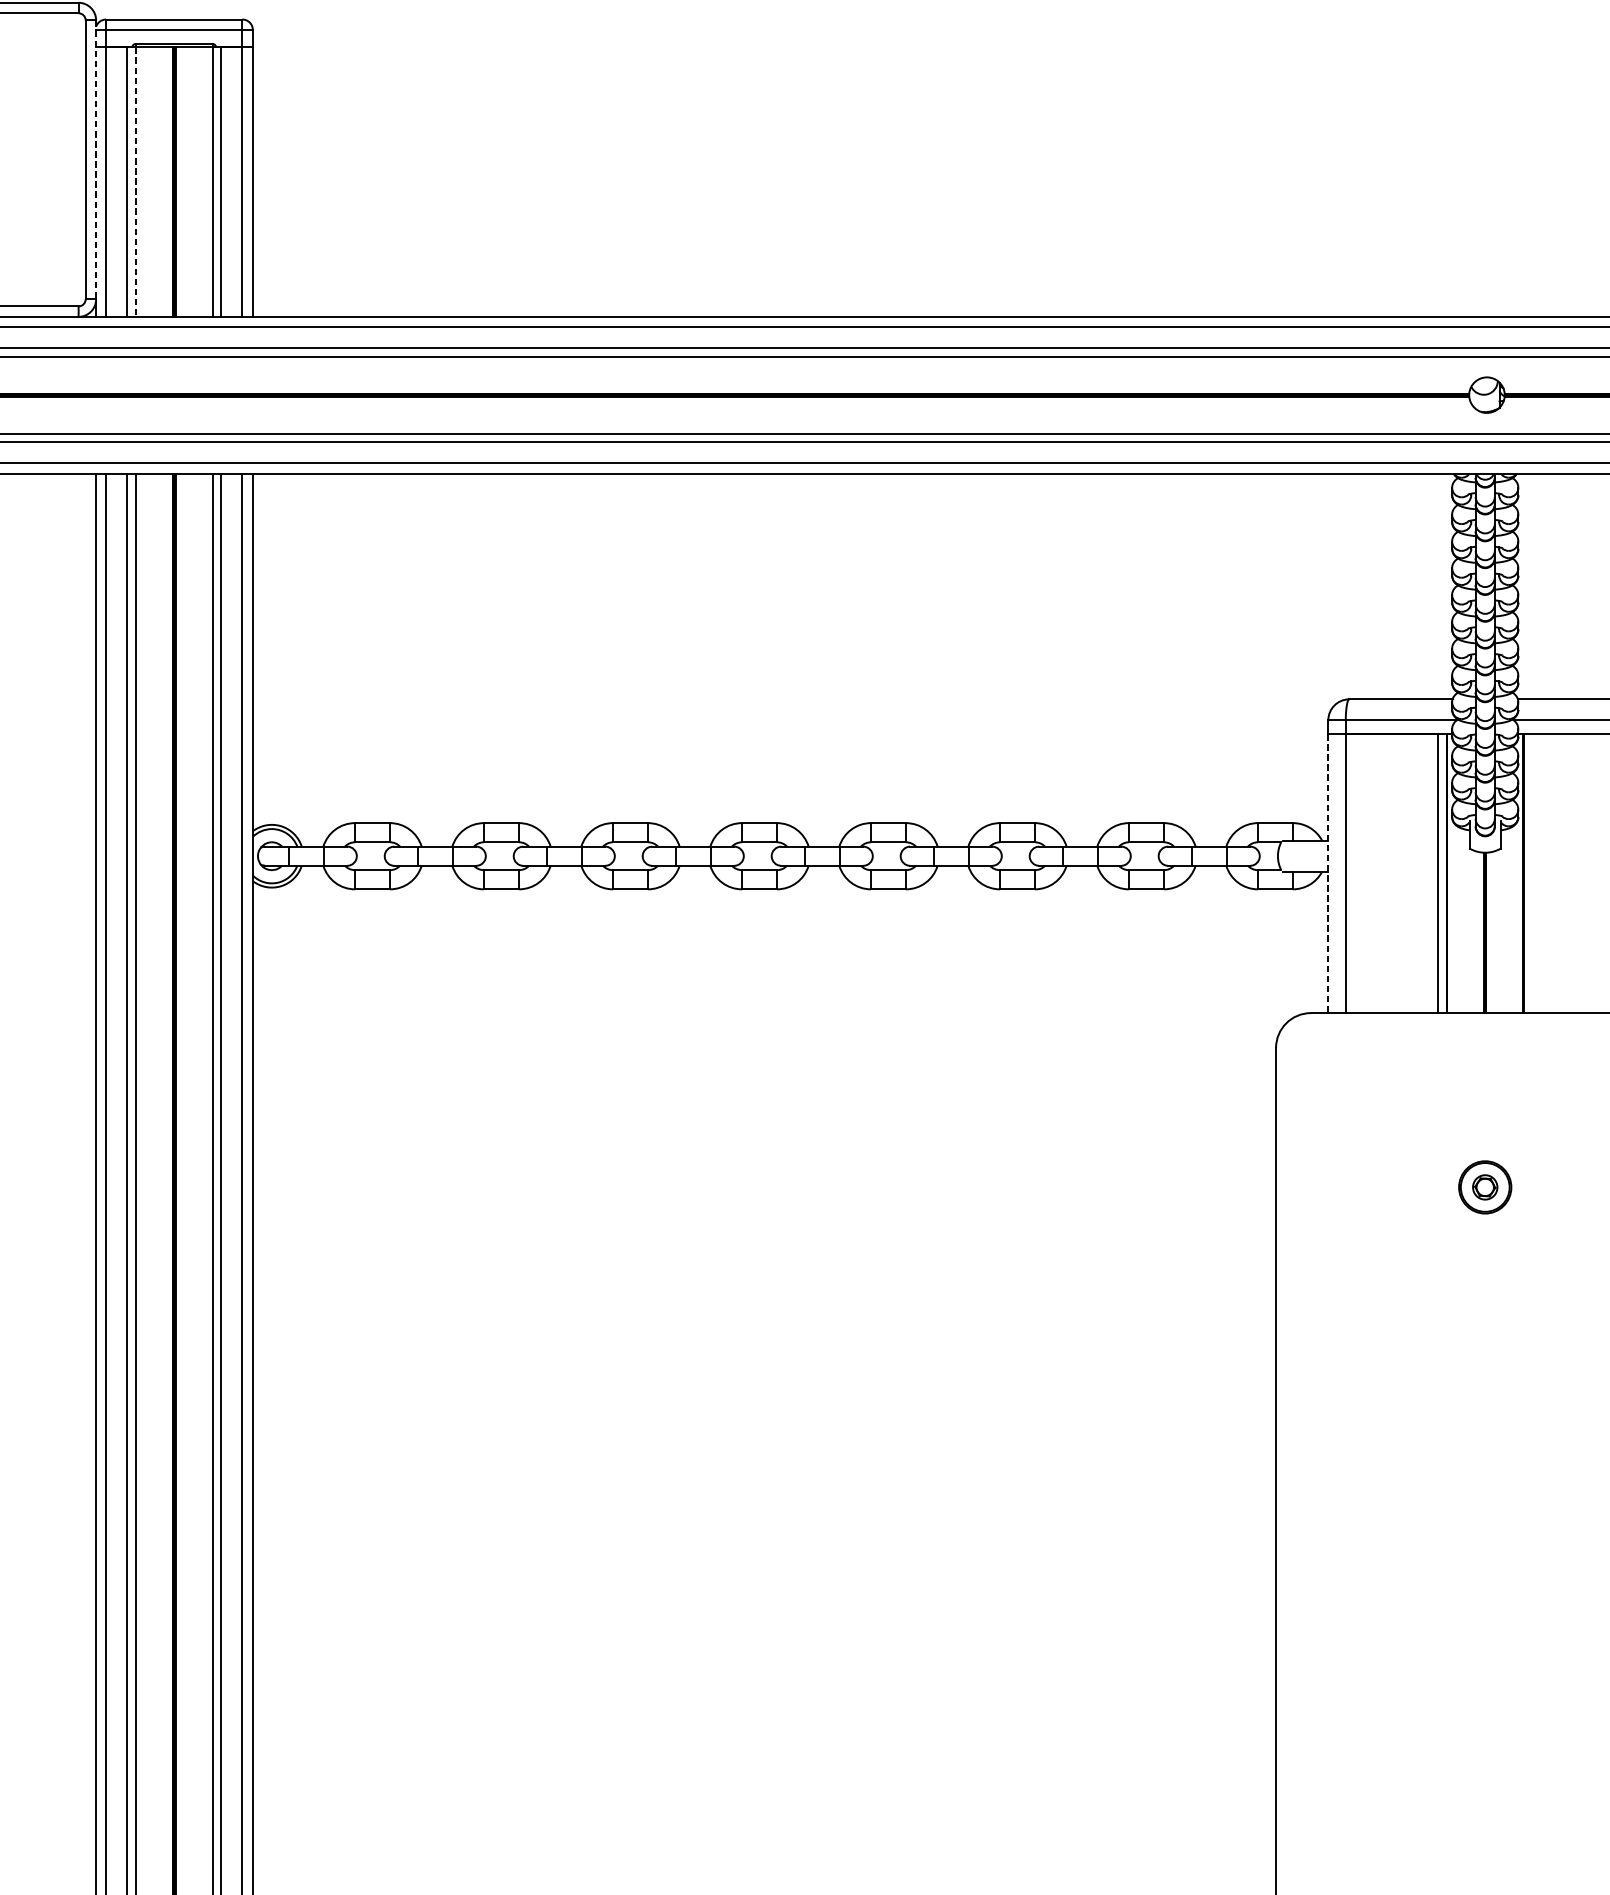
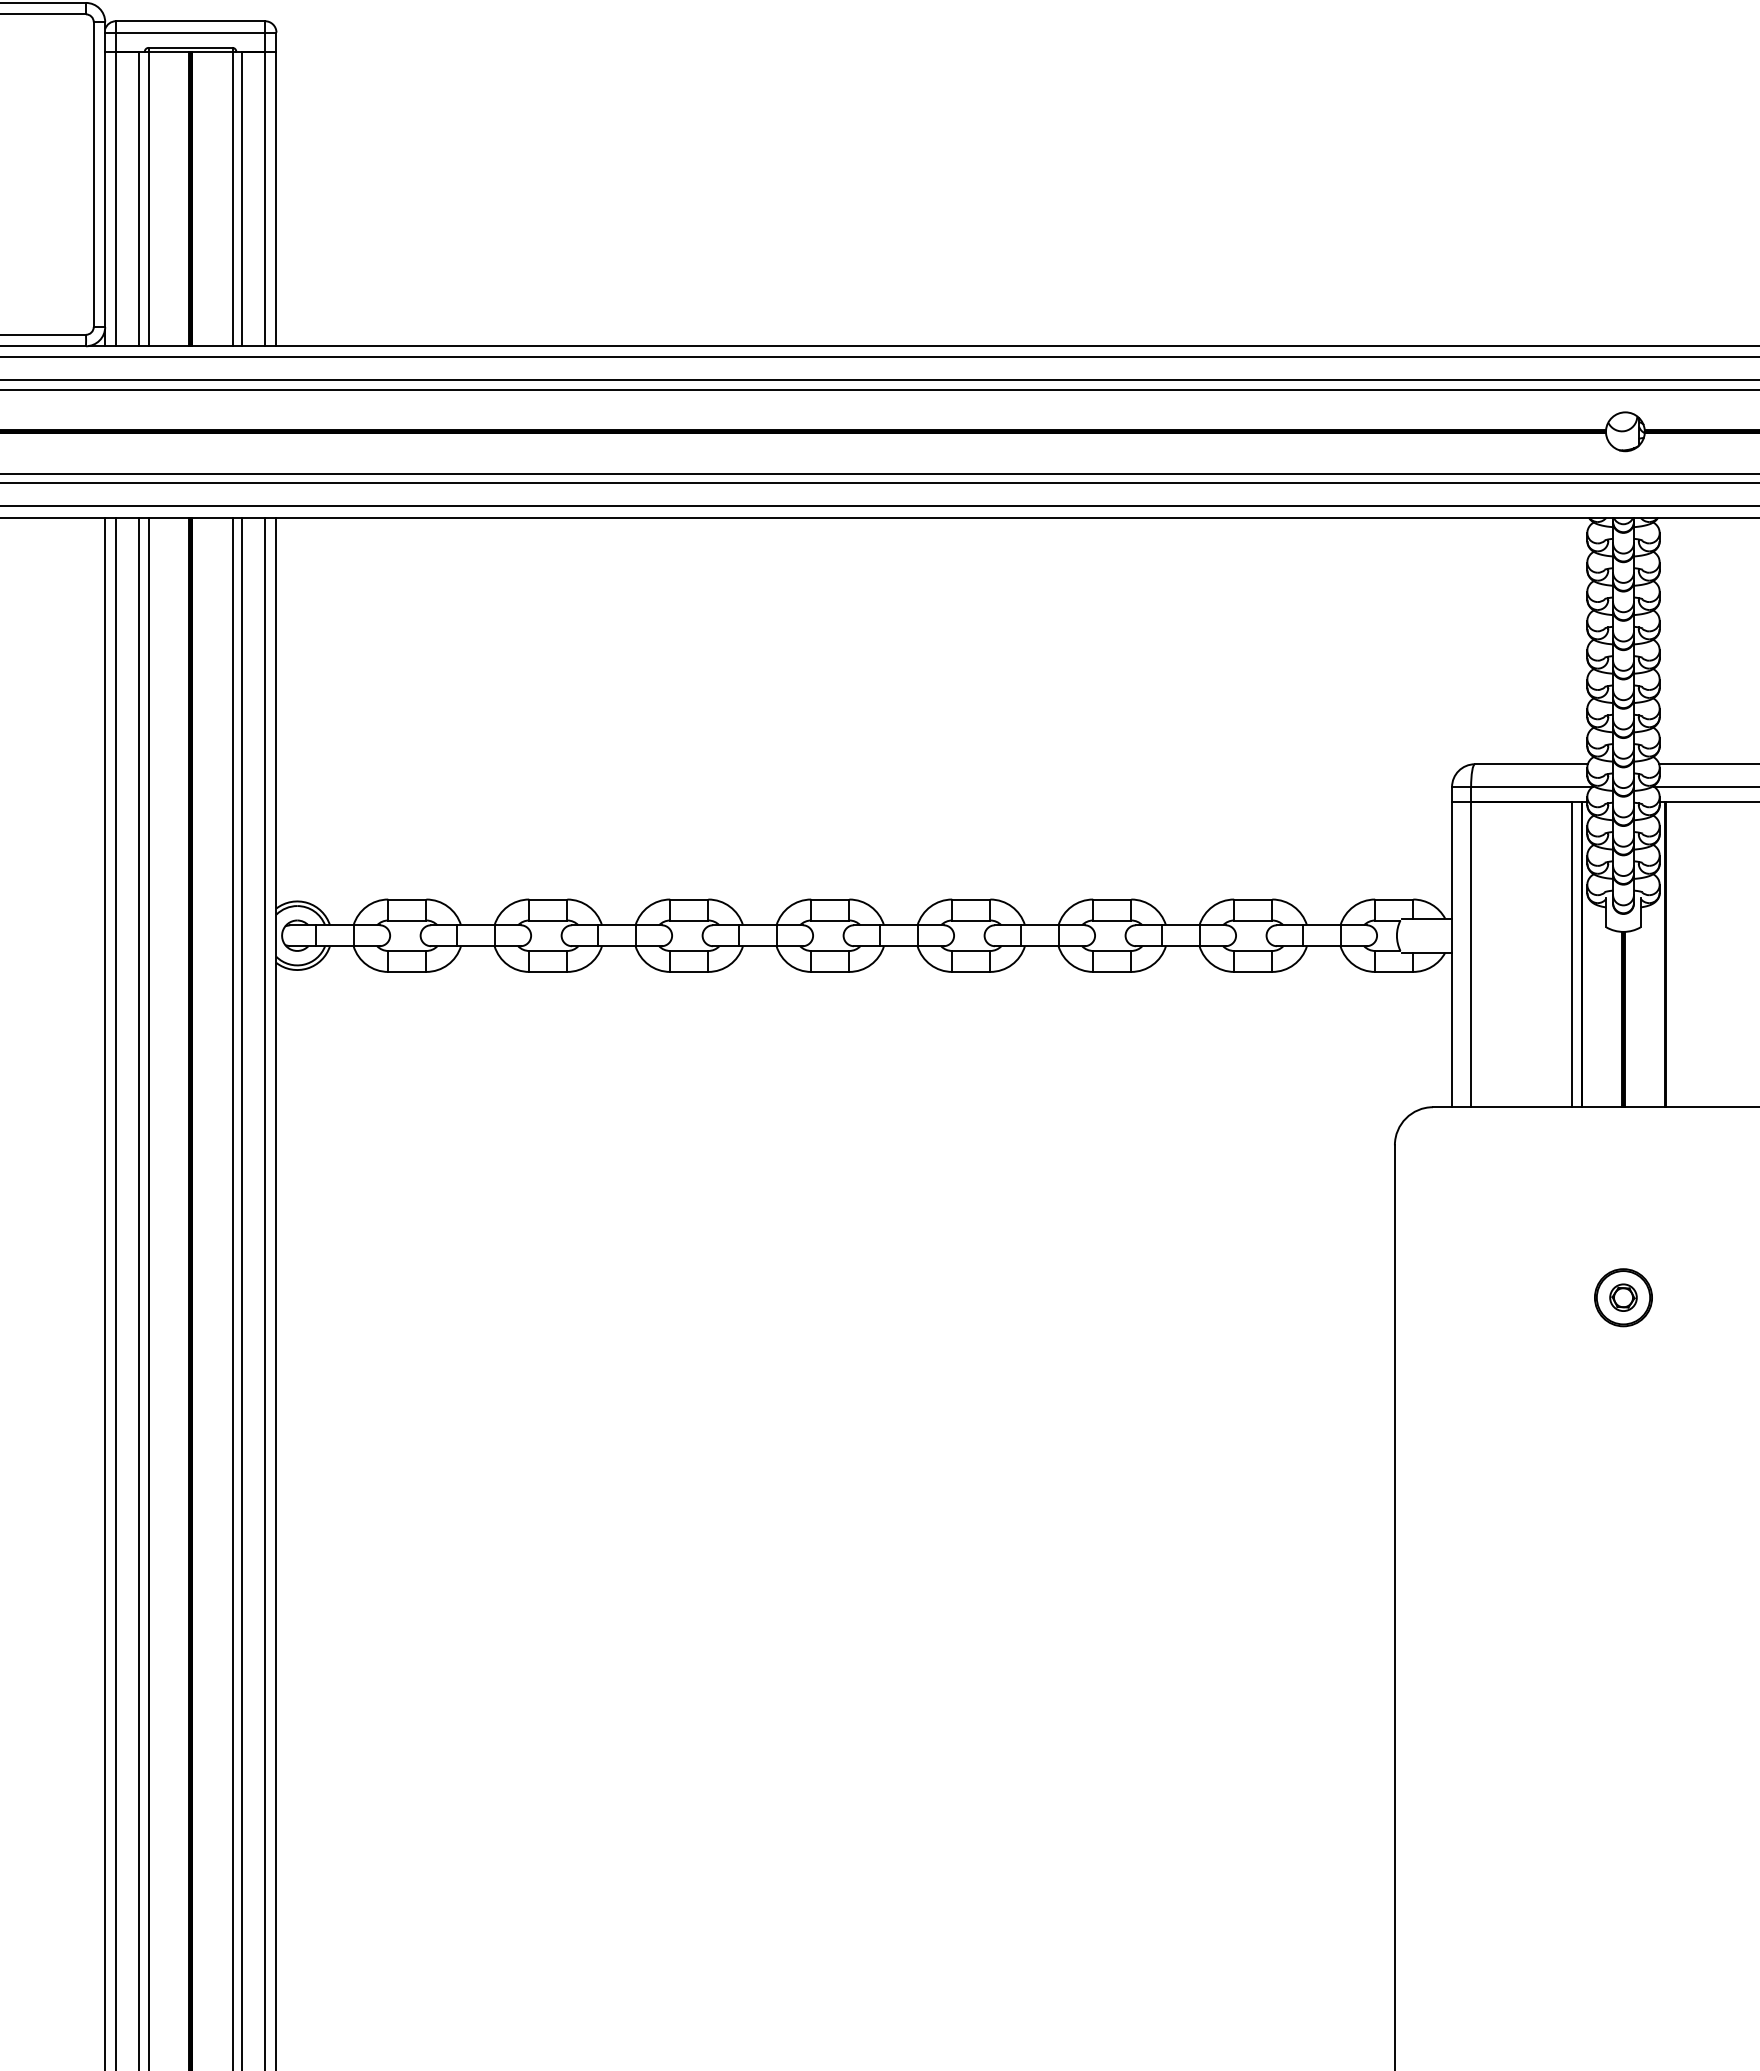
line: (96, 160) -> (105, 175), dashed -> solid
line: (135, 182) -> (148, 199), dashed -> solid
line: (1328, 874) -> (1452, 955), dashed -> solid

